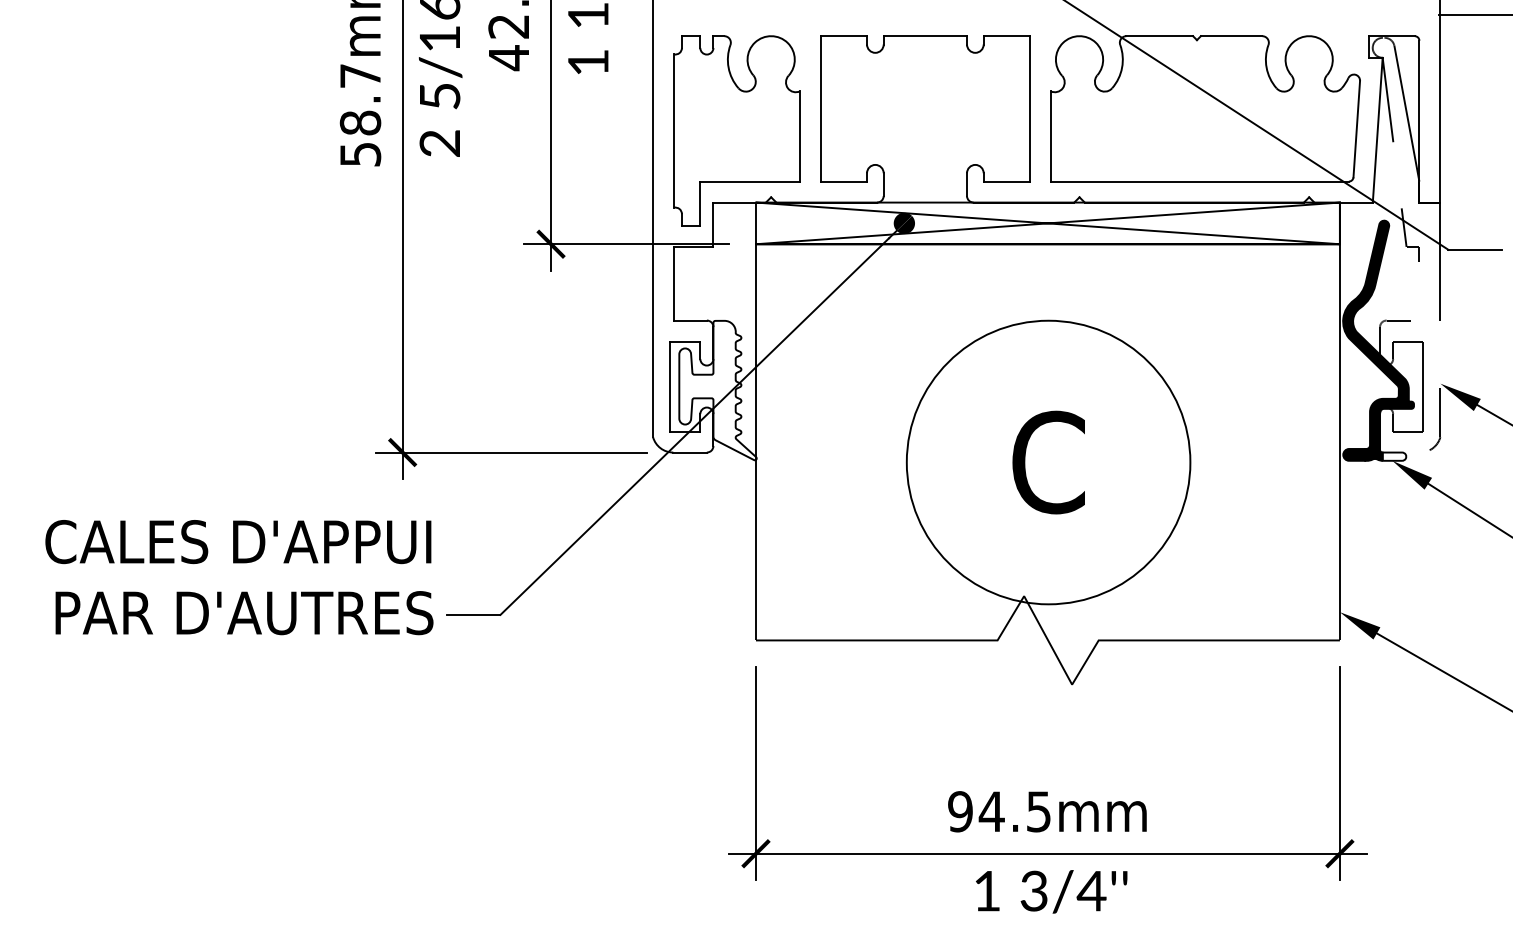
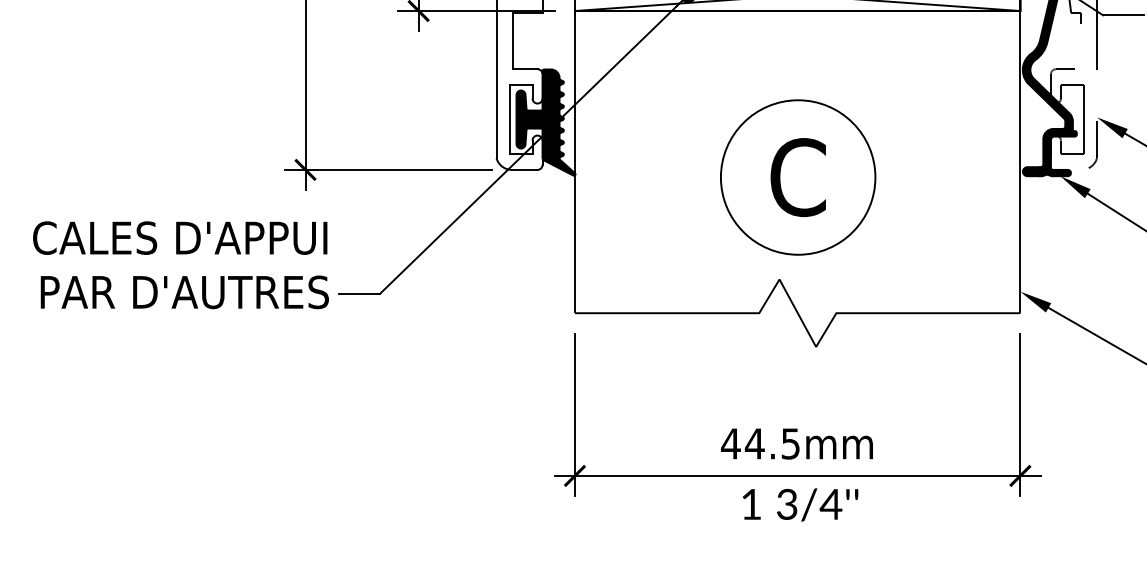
fill: (717, 390) -> (545, 122), added
fill: (1394, 456) -> (1061, 172), added
circle: (1048, 462) -> (798, 177), size x0.71
text: (960, 811) -> (730, 443), 94.5mm -> 44.5mm

